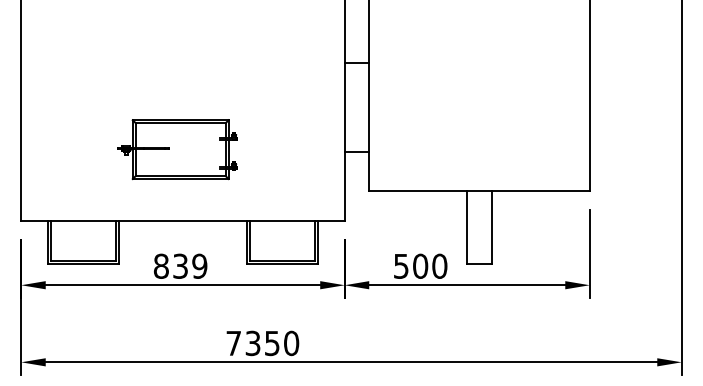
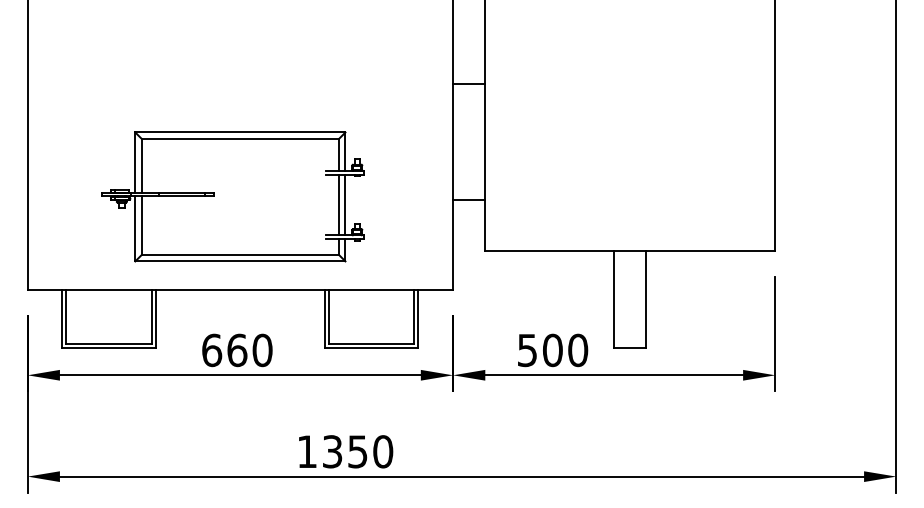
part: (176, 149) -> (232, 196), size x1.67
text: (180, 266) -> (237, 350), 839 -> 660
text: (234, 343) -> (307, 451), 7350 -> 1350

